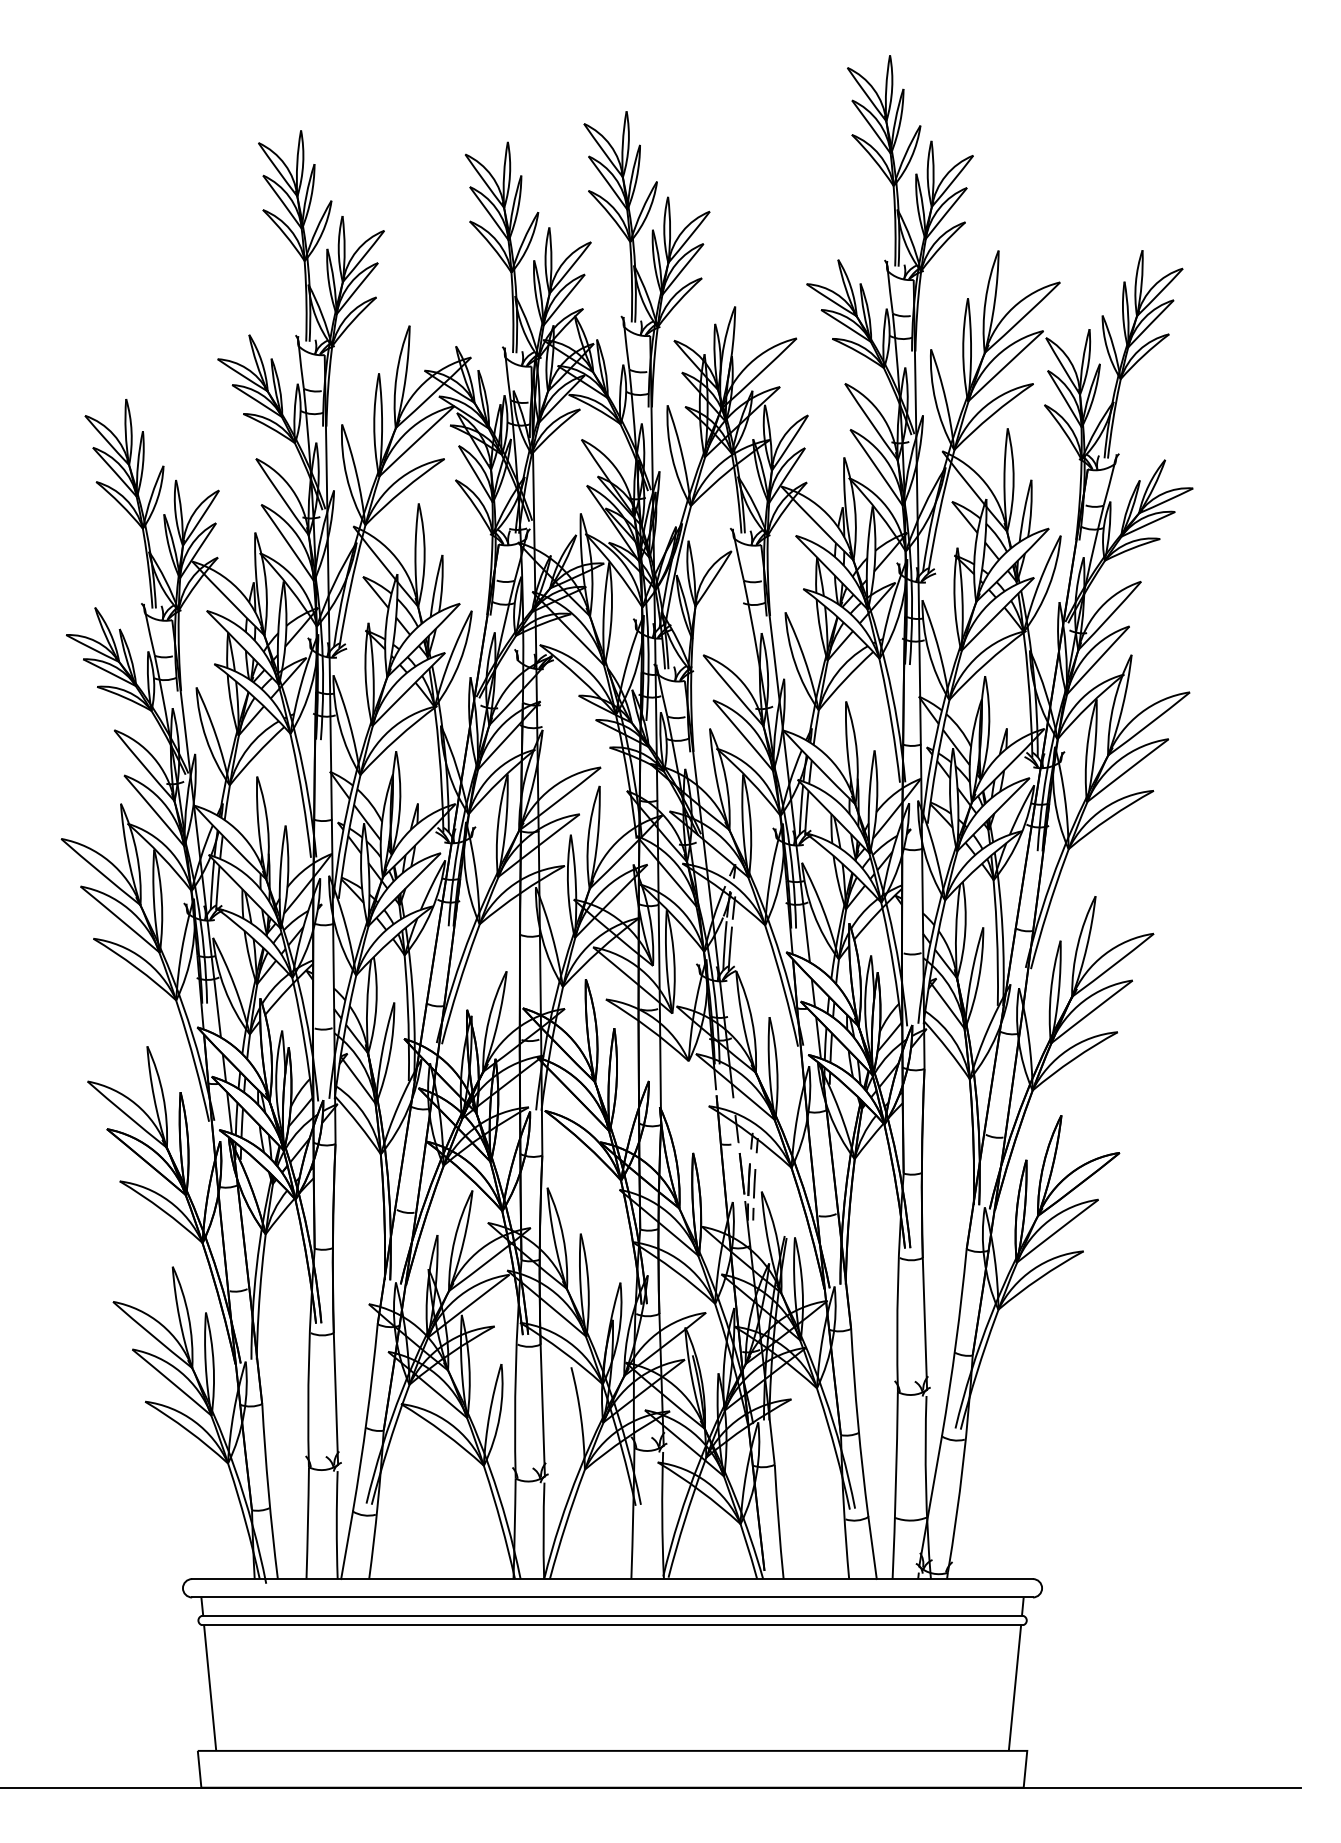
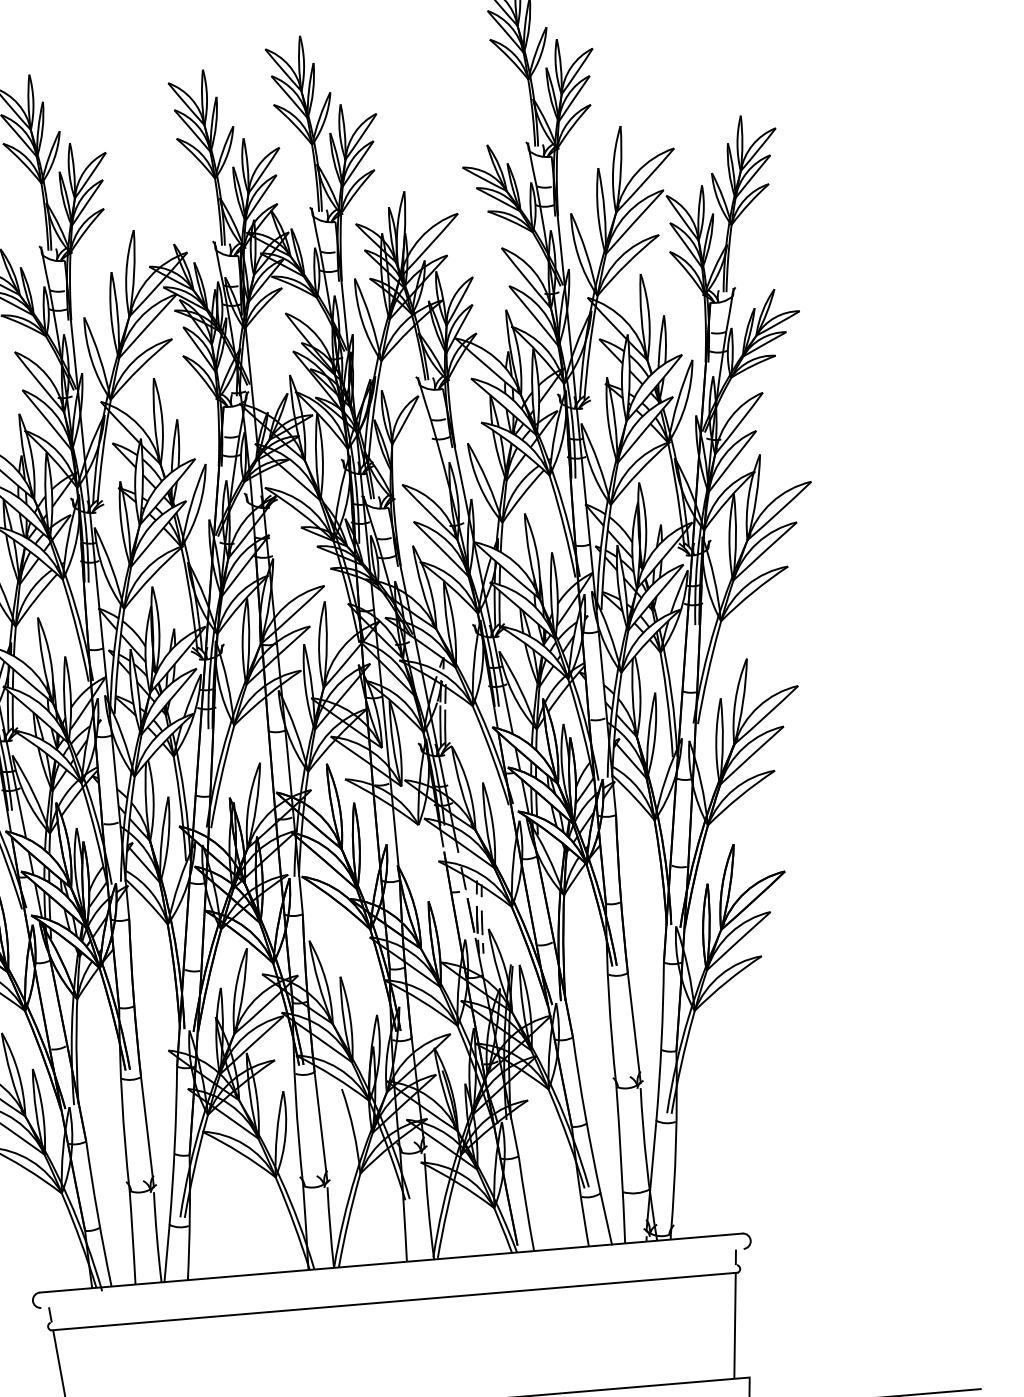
line: (612, 1597) -> (392, 1278), removed
line: (612, 1615) -> (393, 1293), removed

